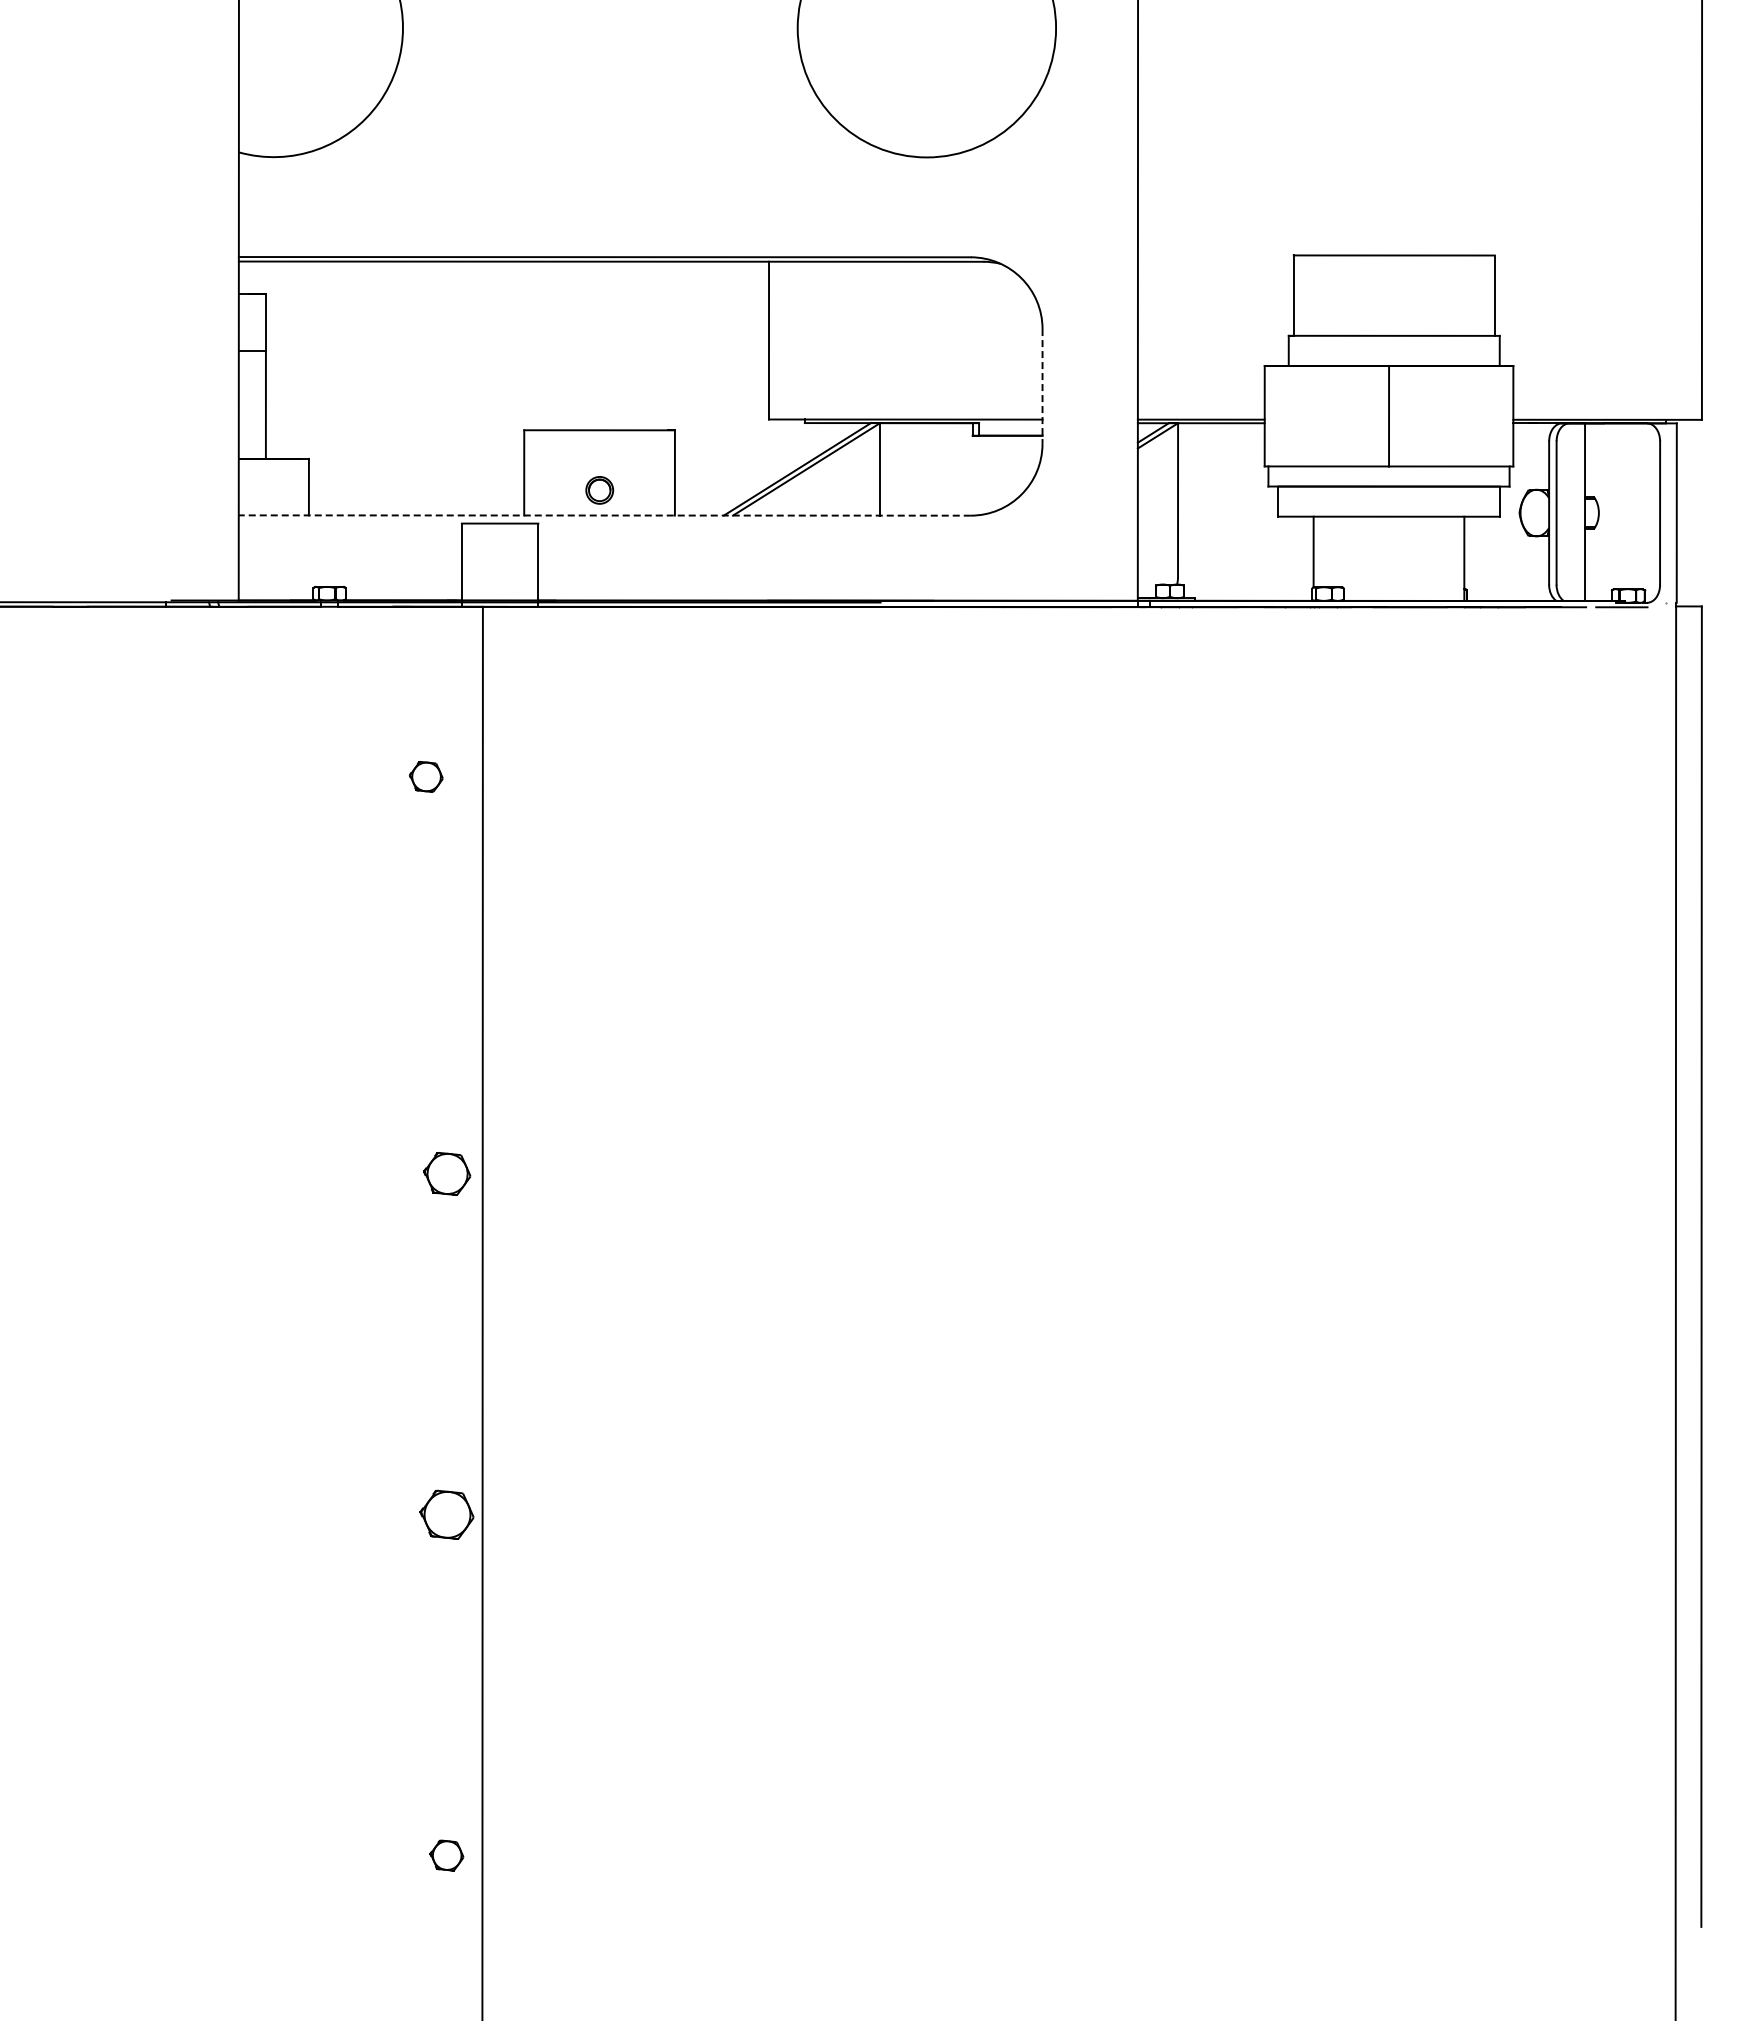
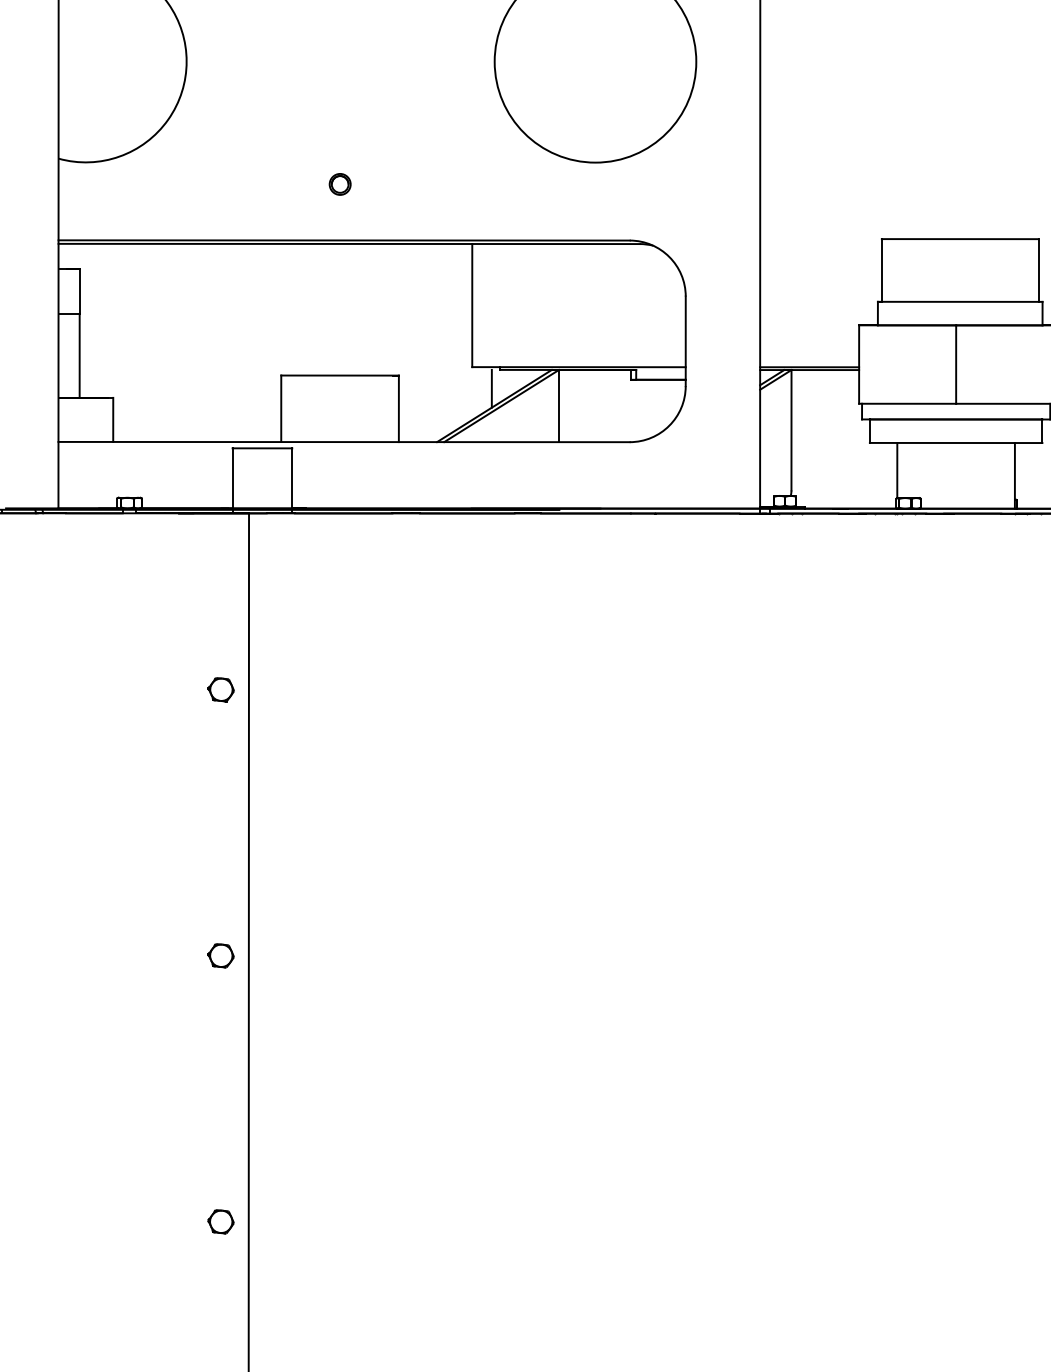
line: (1042, 386) -> (685, 341), dashed -> solid
line: (794, 447) -> (492, 388), added
part: (599, 490) -> (339, 184), moved
line: (604, 515) -> (343, 442), dashed -> solid
part: (425, 776) -> (220, 689), moved
part: (446, 1173) -> (220, 955), size x0.71
part: (446, 1514) -> (220, 1221), size x0.62

